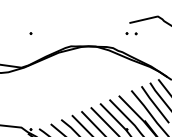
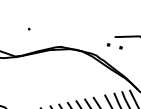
part: (131, 33) -> (114, 46), size x1.6

